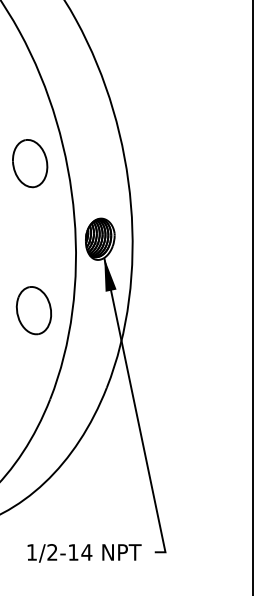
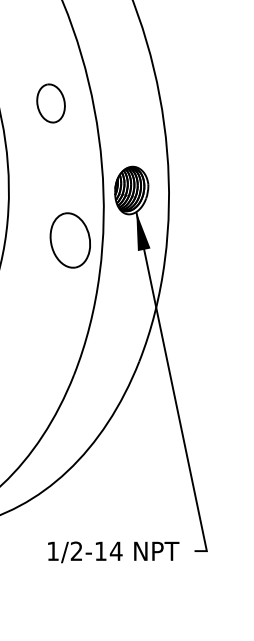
part: (30, 163) -> (51, 103), size x0.7
part: (33, 310) -> (69, 240), moved

